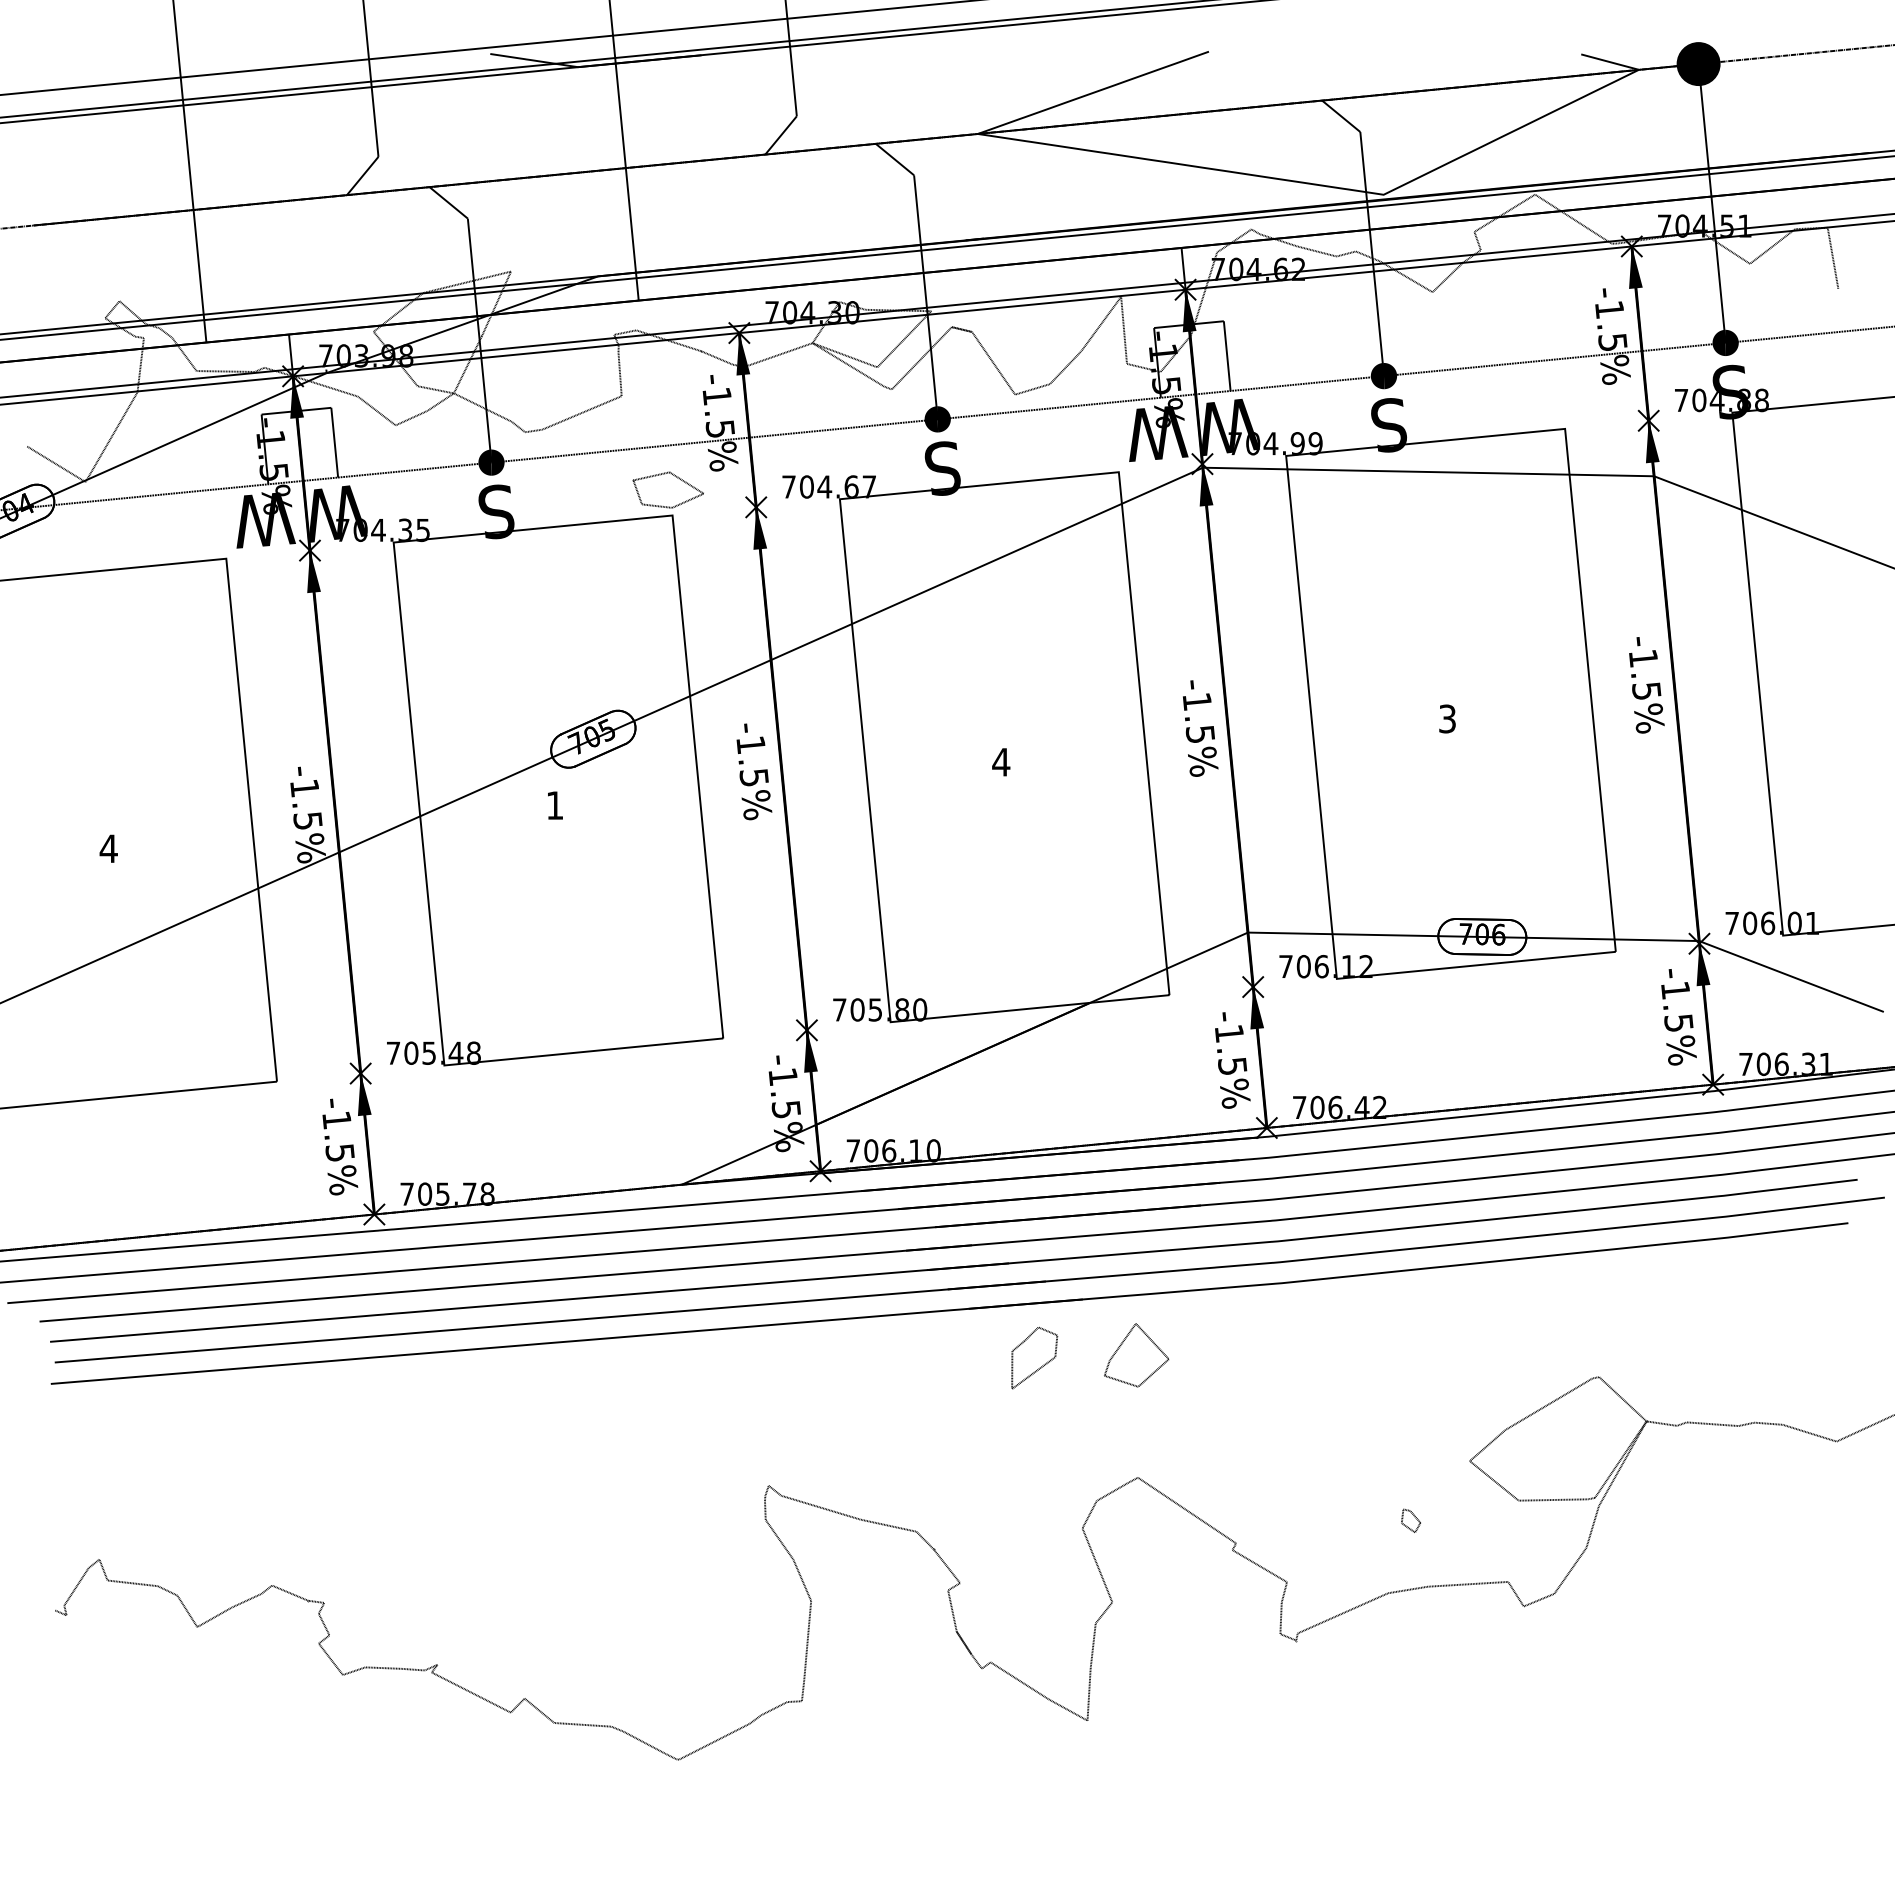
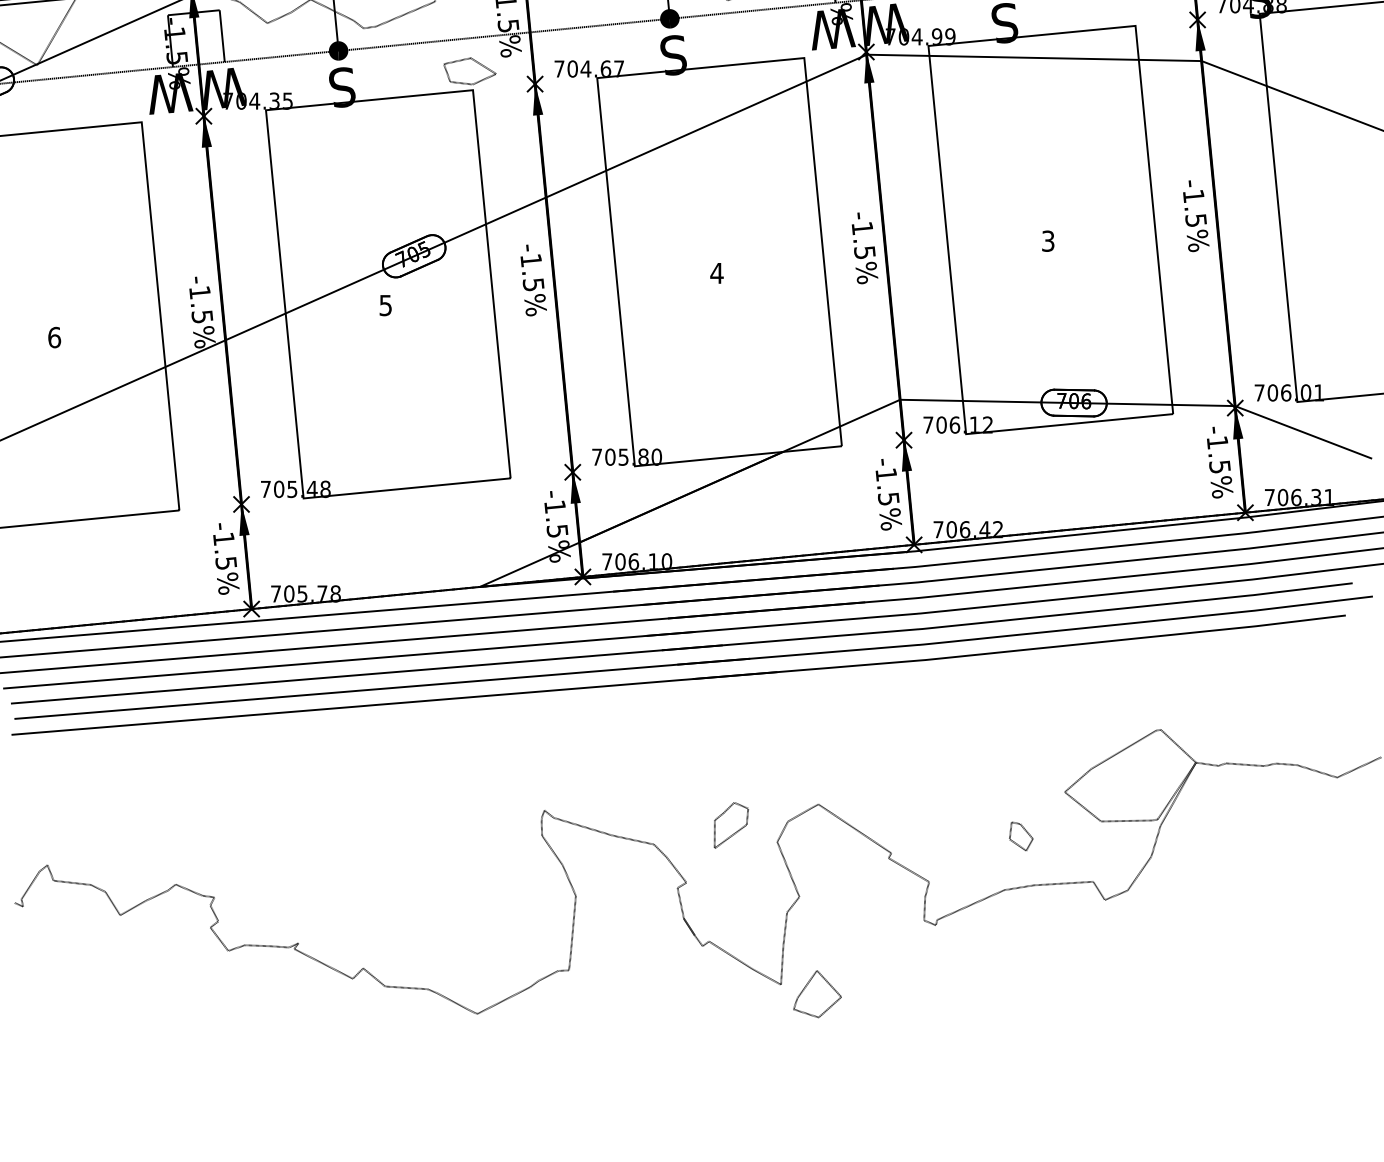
text: (554, 805) -> (385, 305), 1 -> 5
text: (108, 848) -> (54, 337), 4 -> 6
part: (1136, 1355) -> (817, 994), moved
part: (1034, 1357) -> (731, 825), moved
part: (1410, 1520) -> (1020, 836), size x1.67

